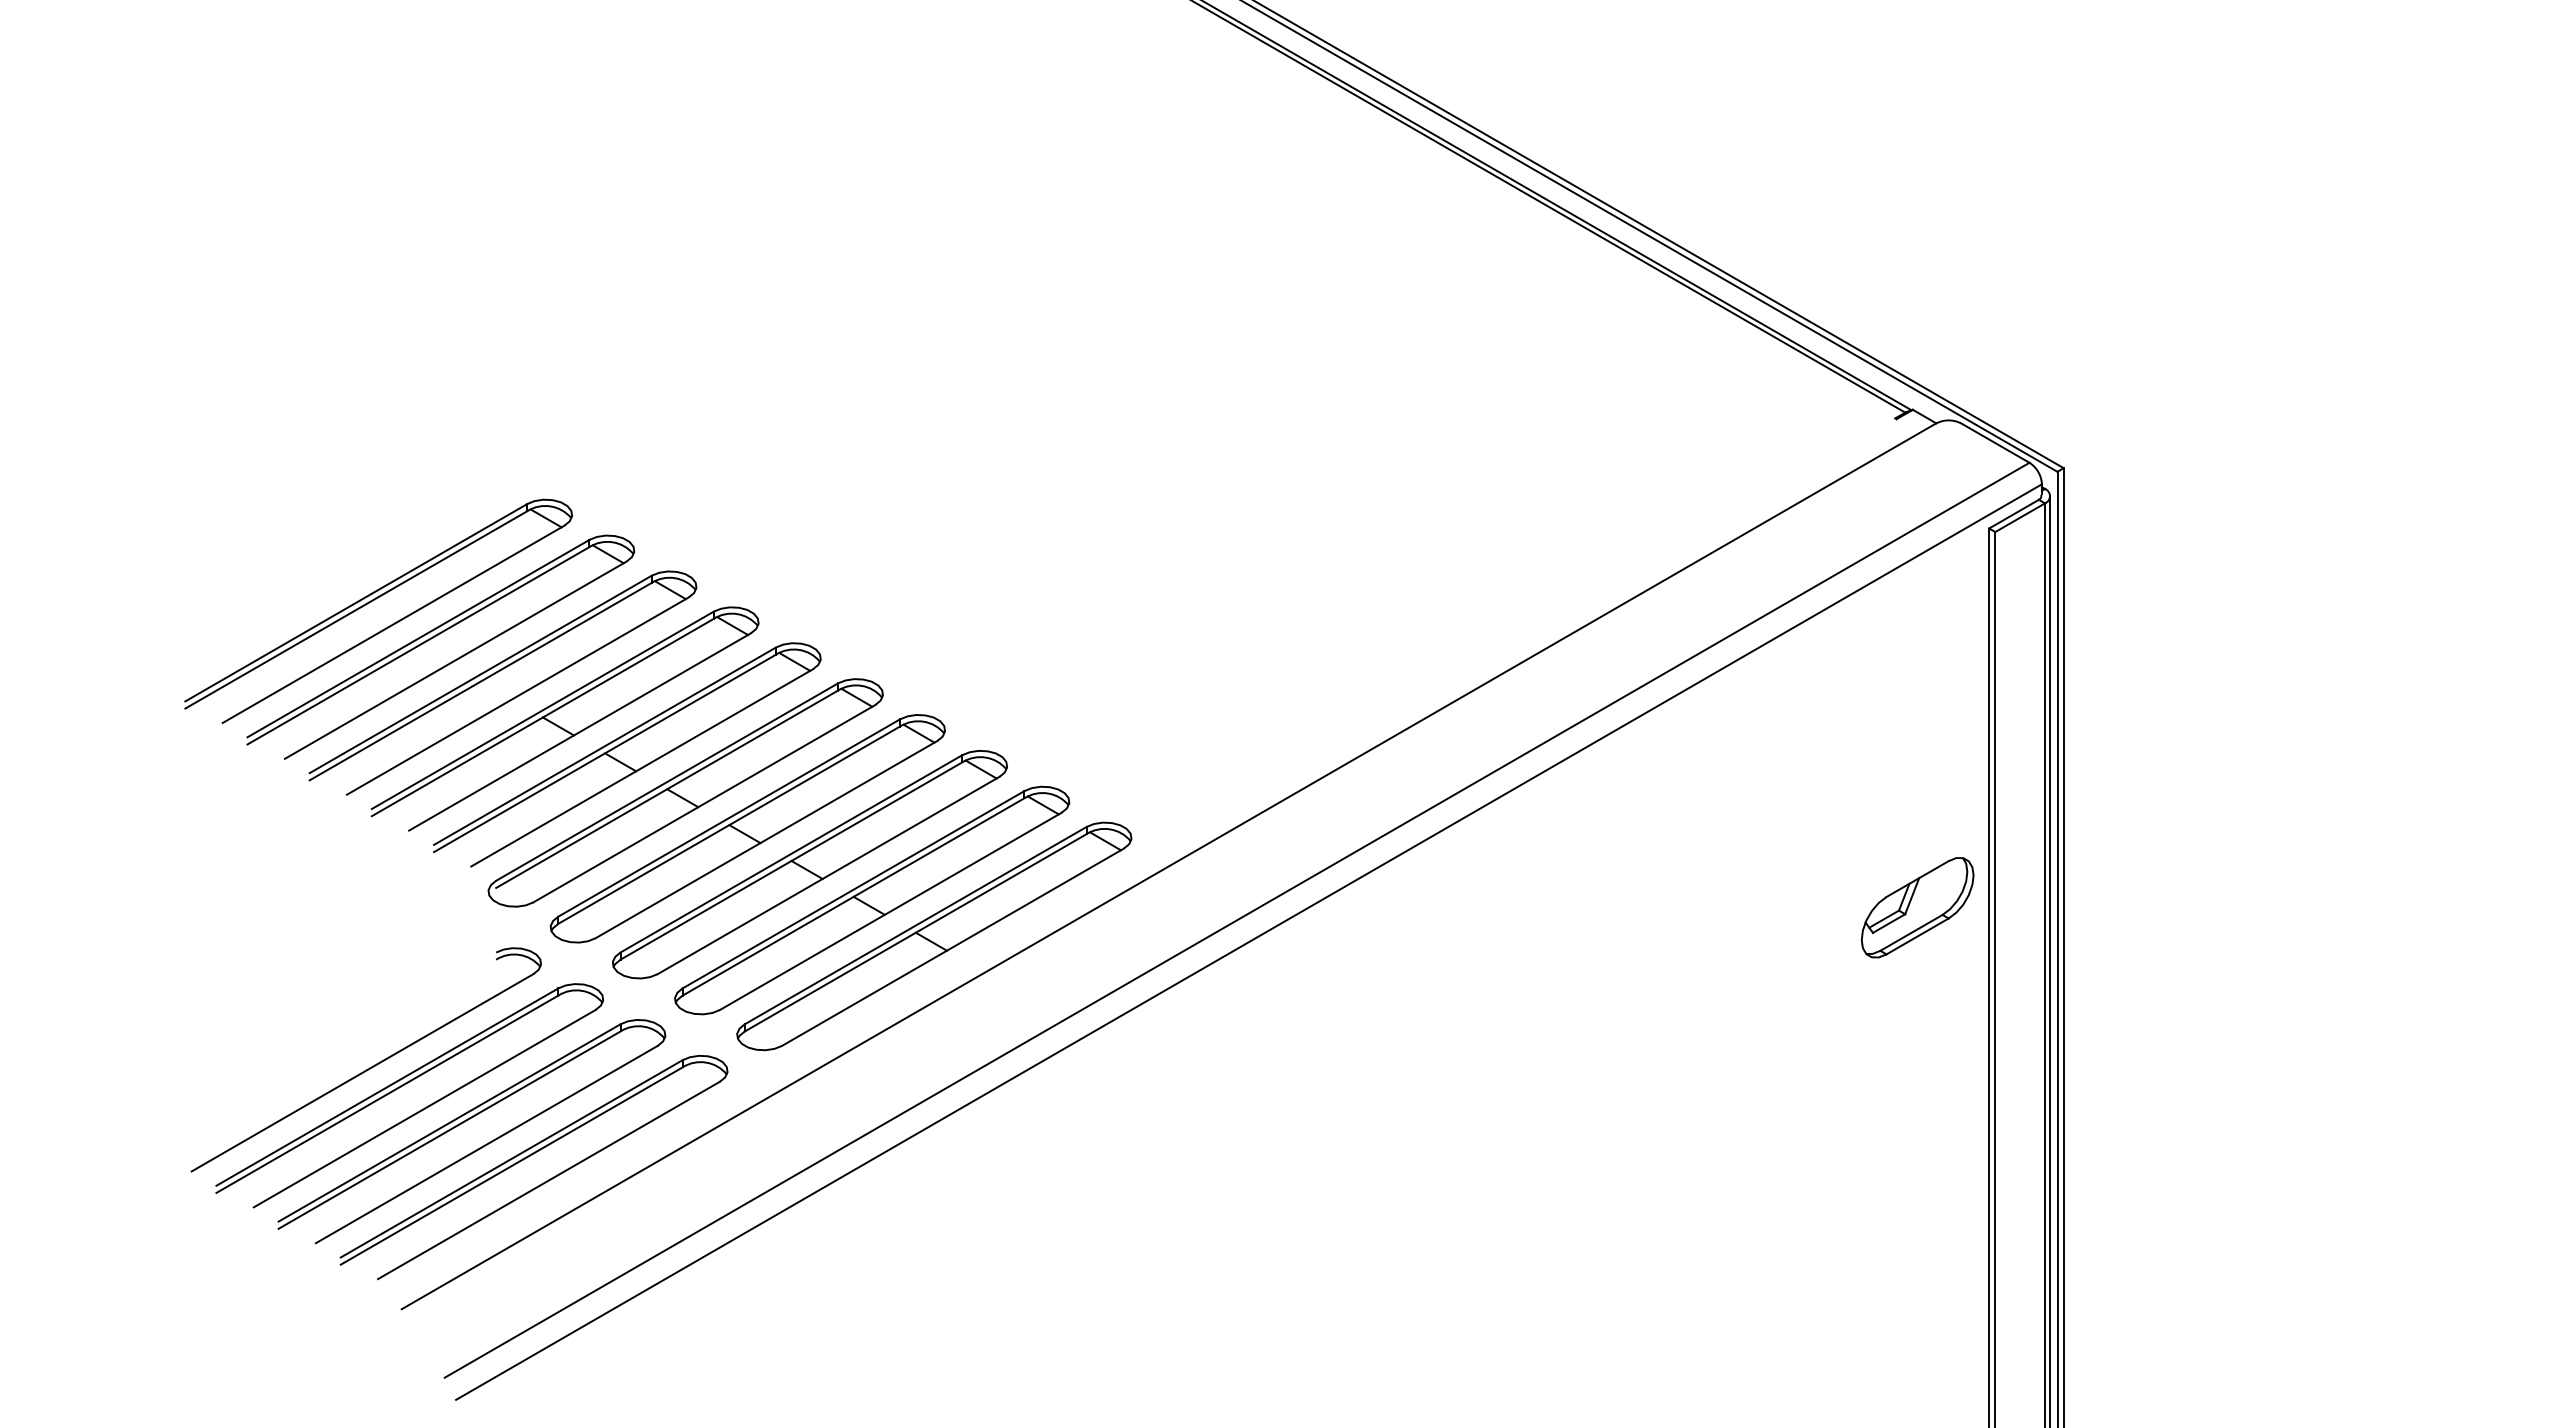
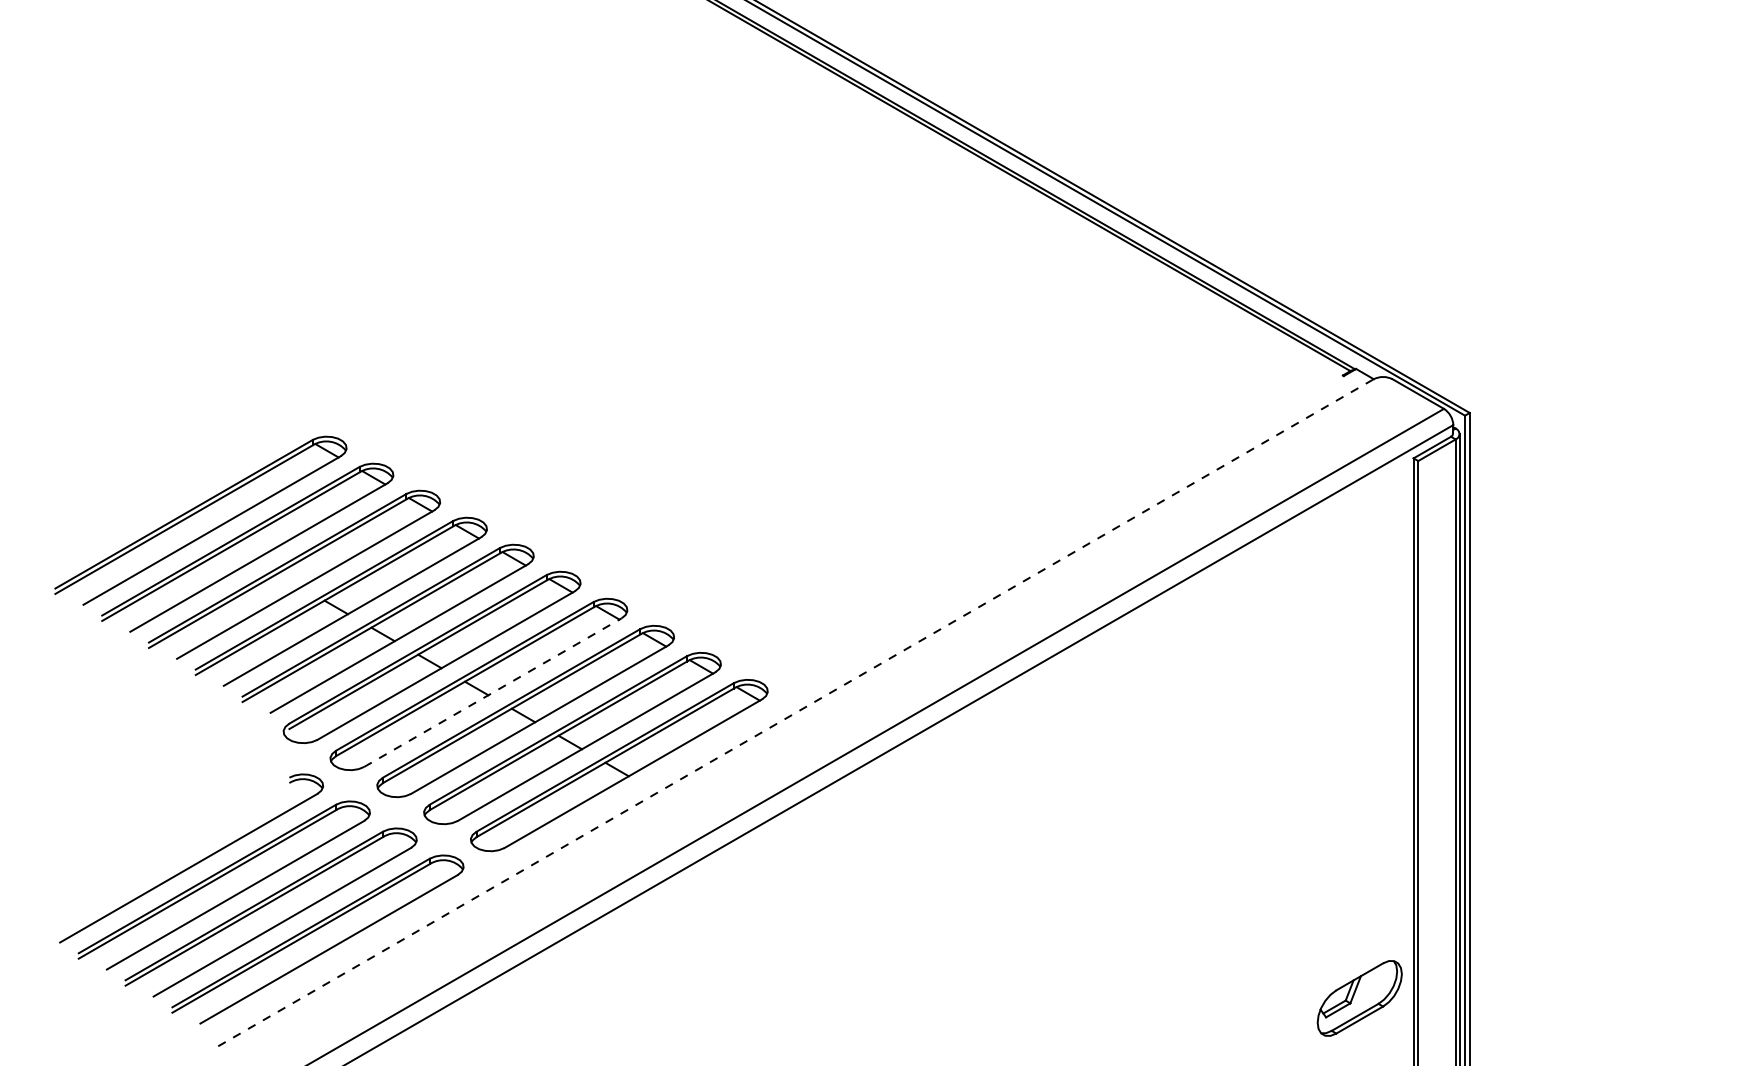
line: (766, 839) -> (492, 692), solid -> dashed
line: (1168, 866) -> (795, 712), solid -> dashed
part: (1917, 907) -> (1359, 998), moved

